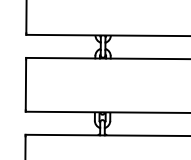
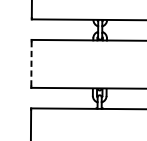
line: (25, 84) -> (31, 63), solid -> dashed

